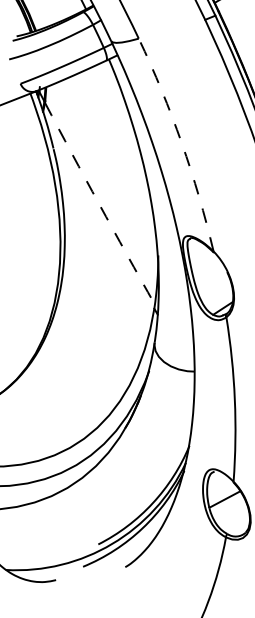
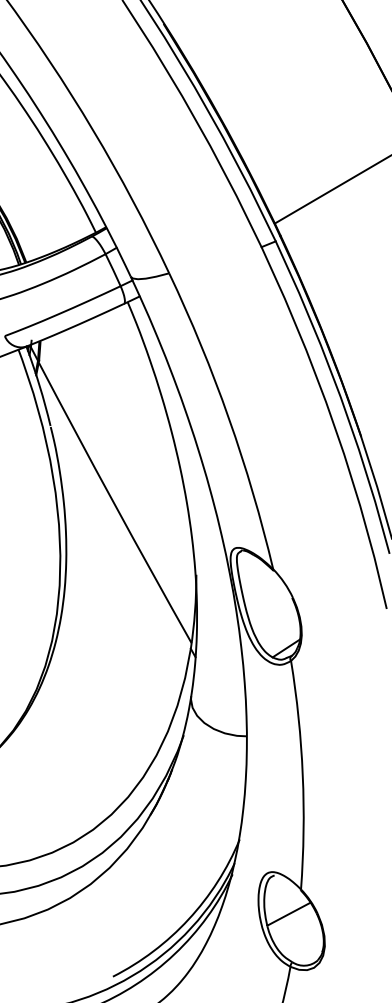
arc: (181, 143) -> (228, 418), dashed -> solid
arc: (99, 204) -> (114, 503), dashed -> solid

